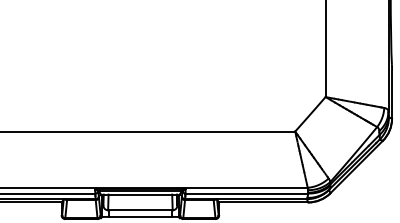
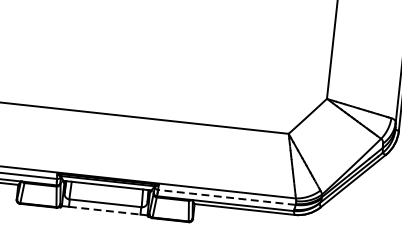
line: (246, 193) -> (226, 197), solid -> dashed
line: (140, 216) -> (104, 210), solid -> dashed

